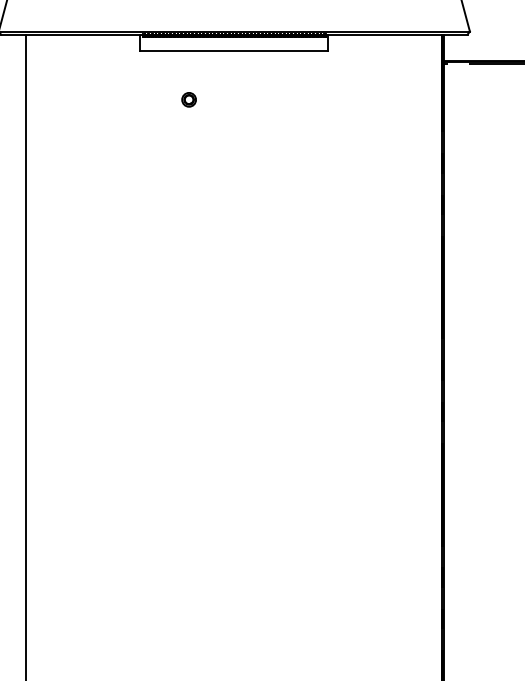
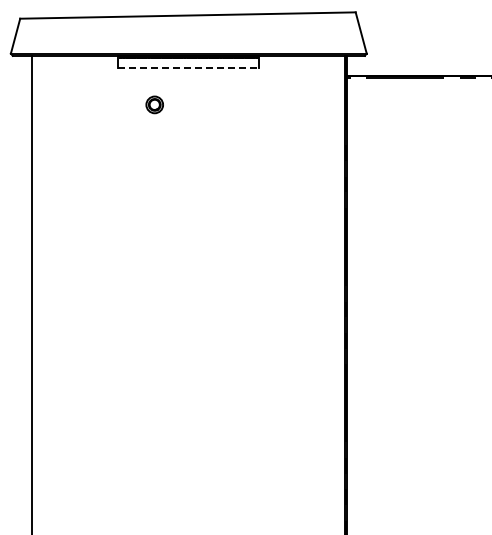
line: (233, 51) -> (188, 68), solid -> dashed
part: (188, 100) -> (154, 105), size x1.6

